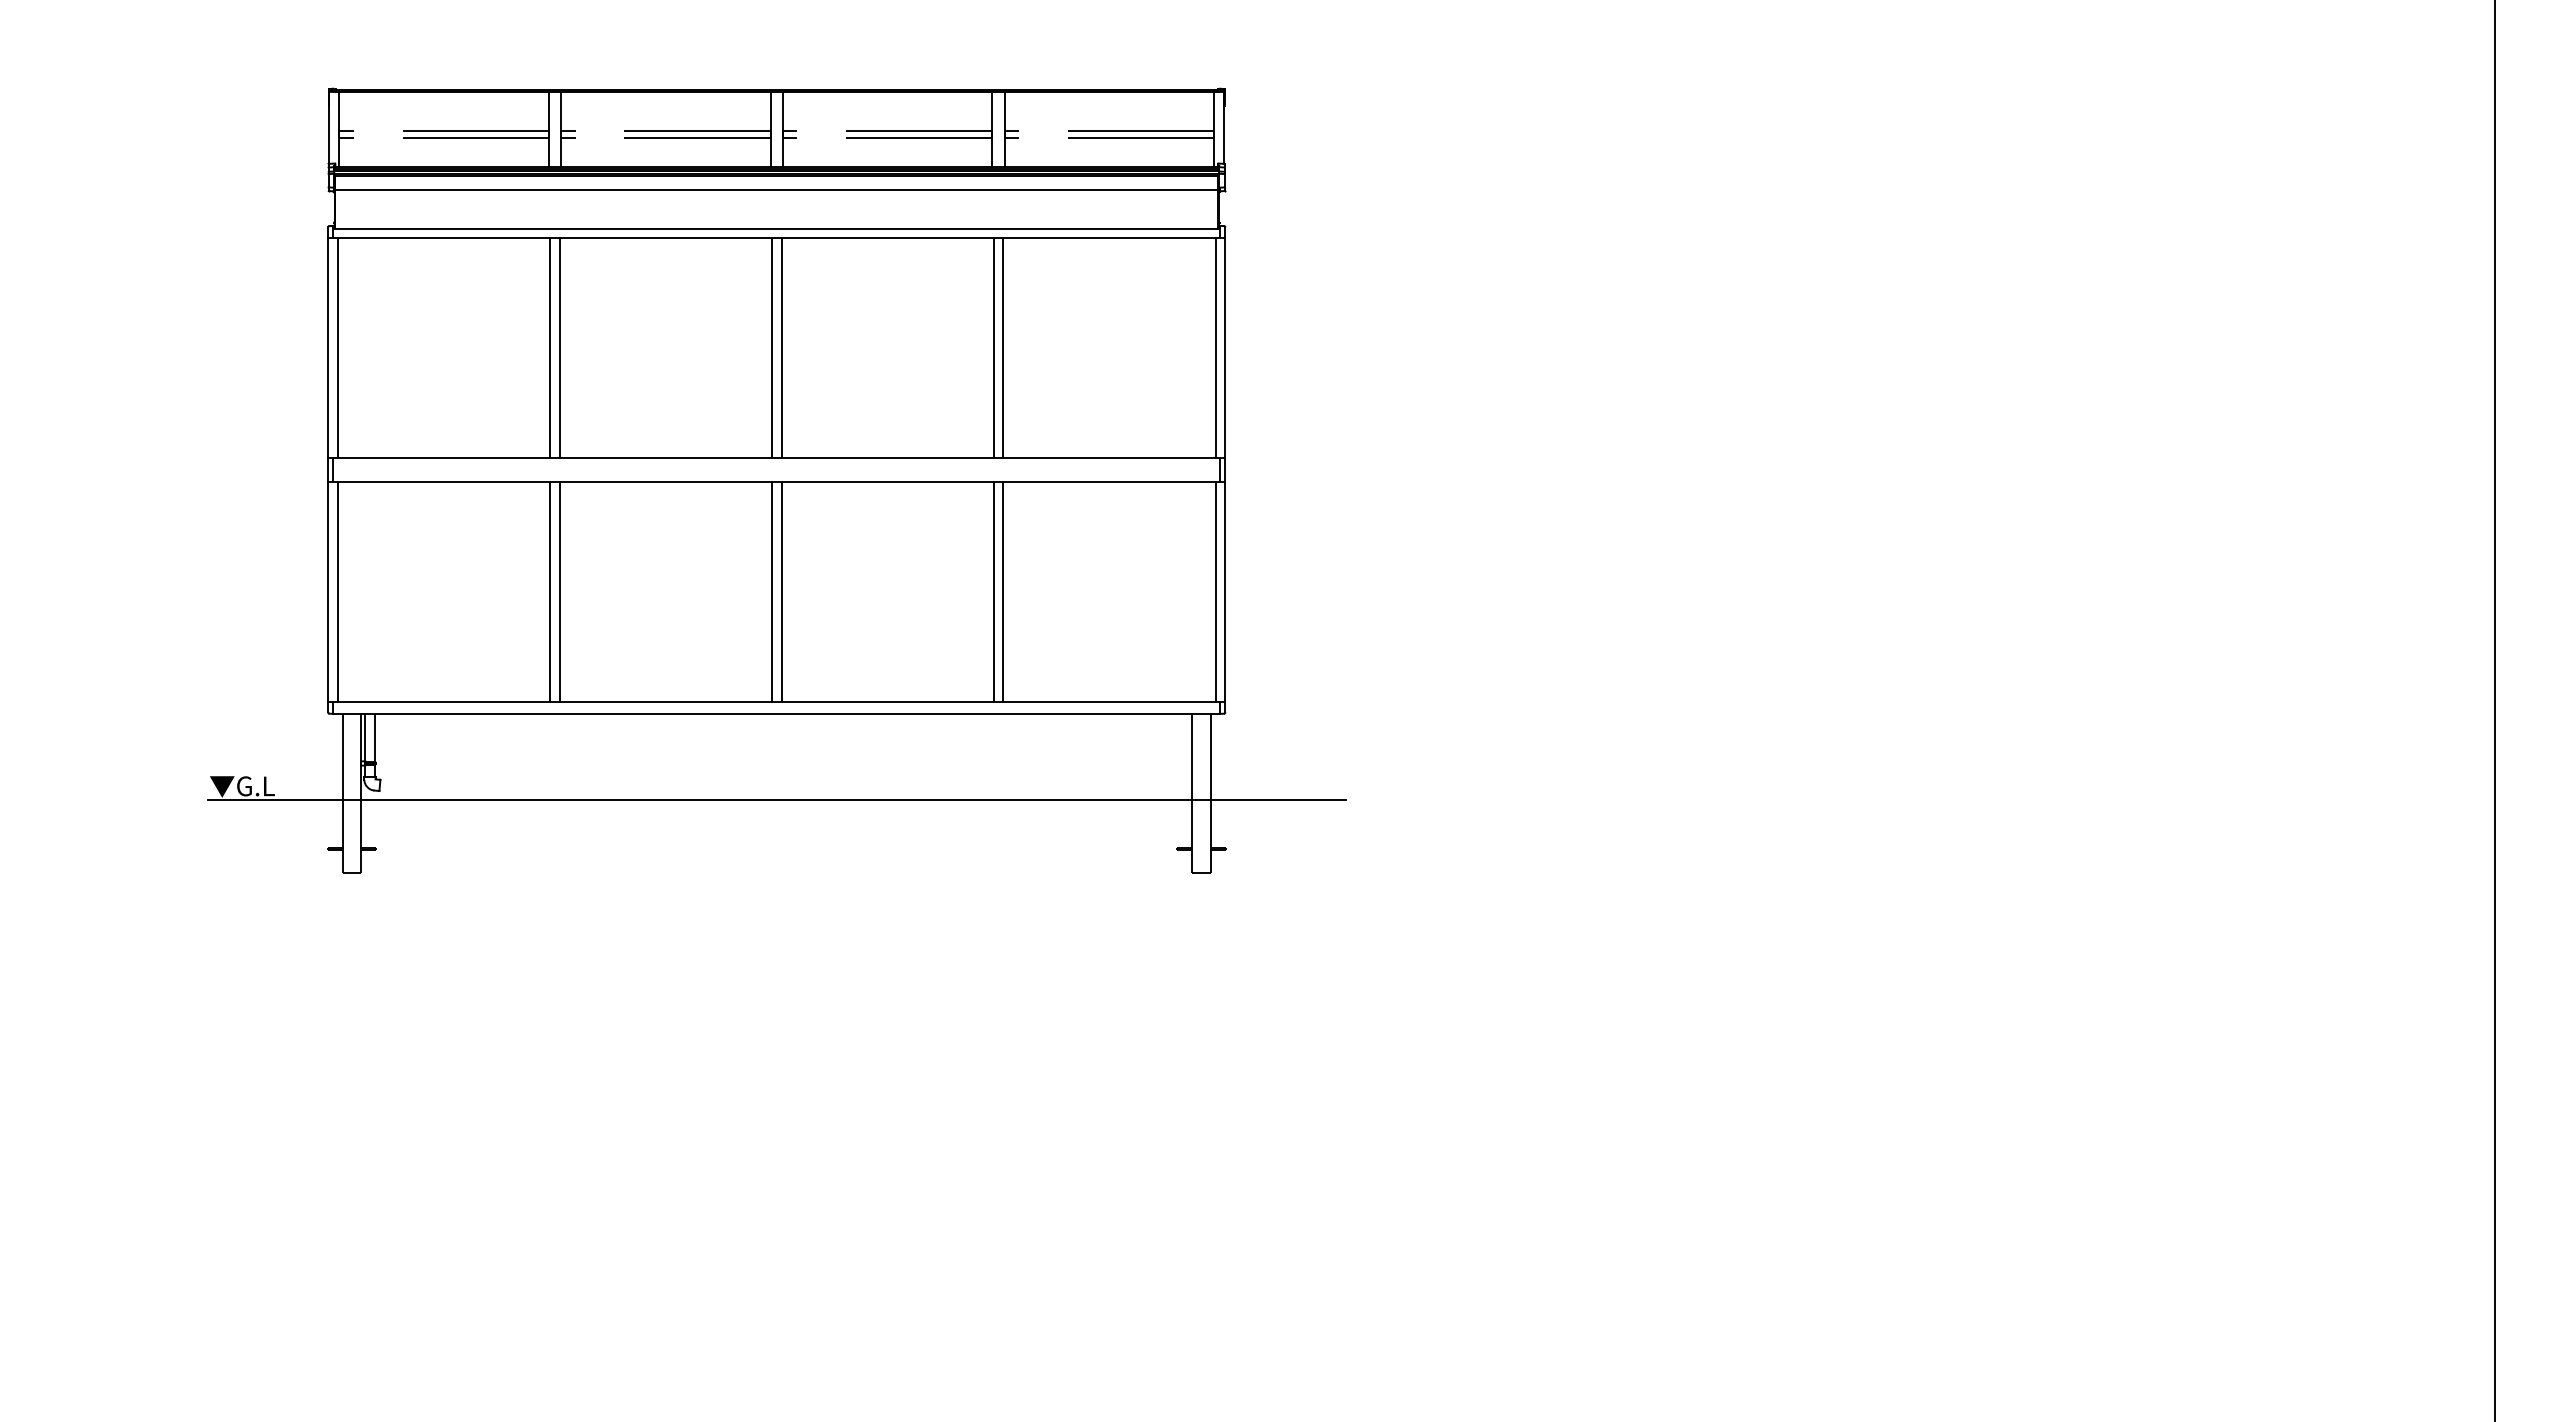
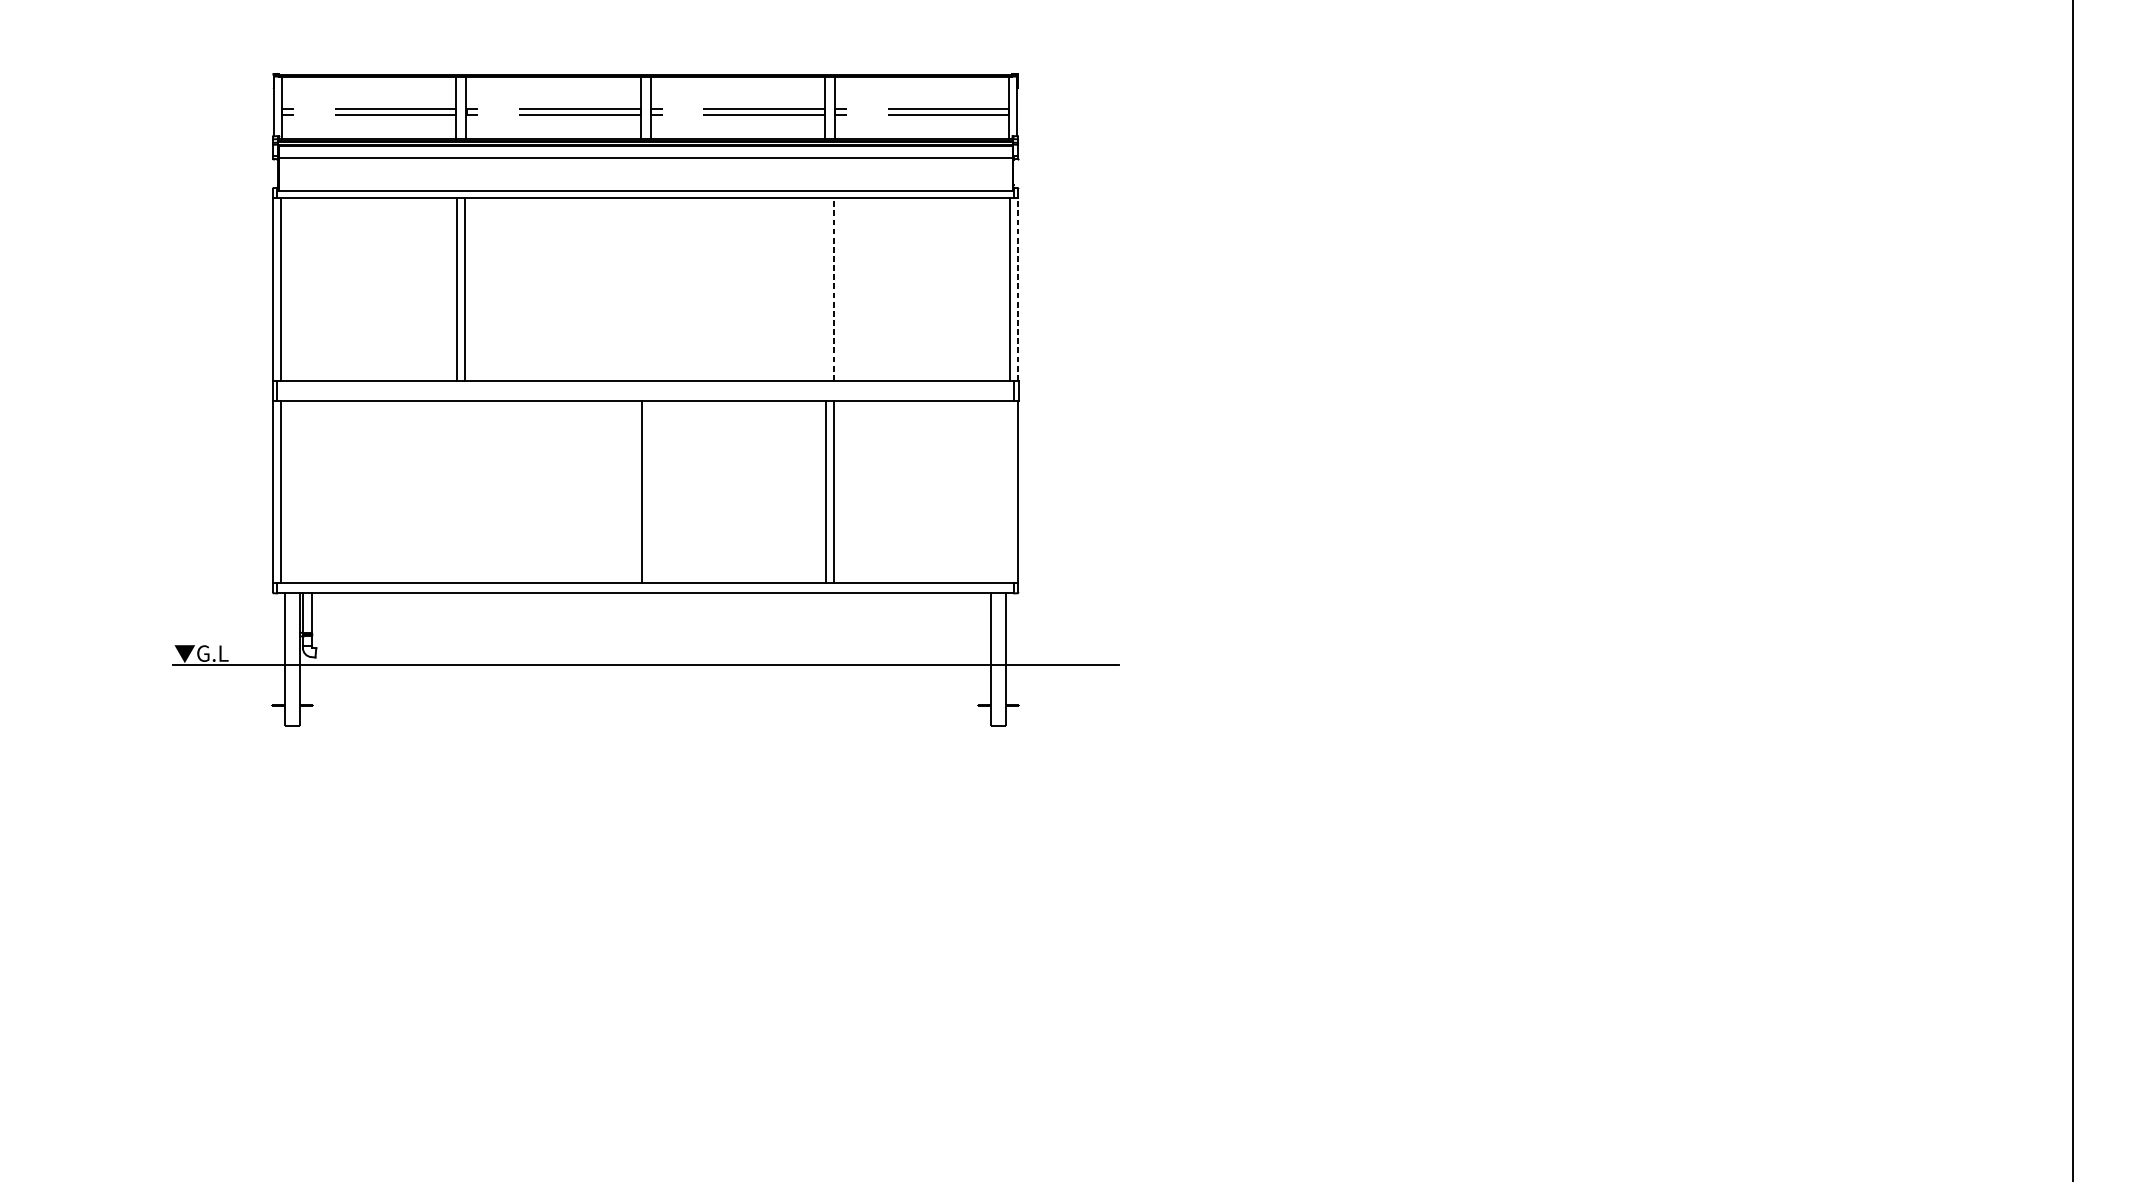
line: (771, 347) -> (641, 288), removed
line: (781, 347) -> (649, 288), removed
line: (993, 347) -> (825, 288), removed
line: (1003, 347) -> (834, 288), solid -> dashed
line: (1225, 347) -> (1018, 288), solid -> dashed
line: (550, 591) -> (457, 491), removed
line: (559, 591) -> (465, 491), removed
line: (781, 591) -> (649, 491), removed
line: (1215, 591) -> (1010, 491), removed

